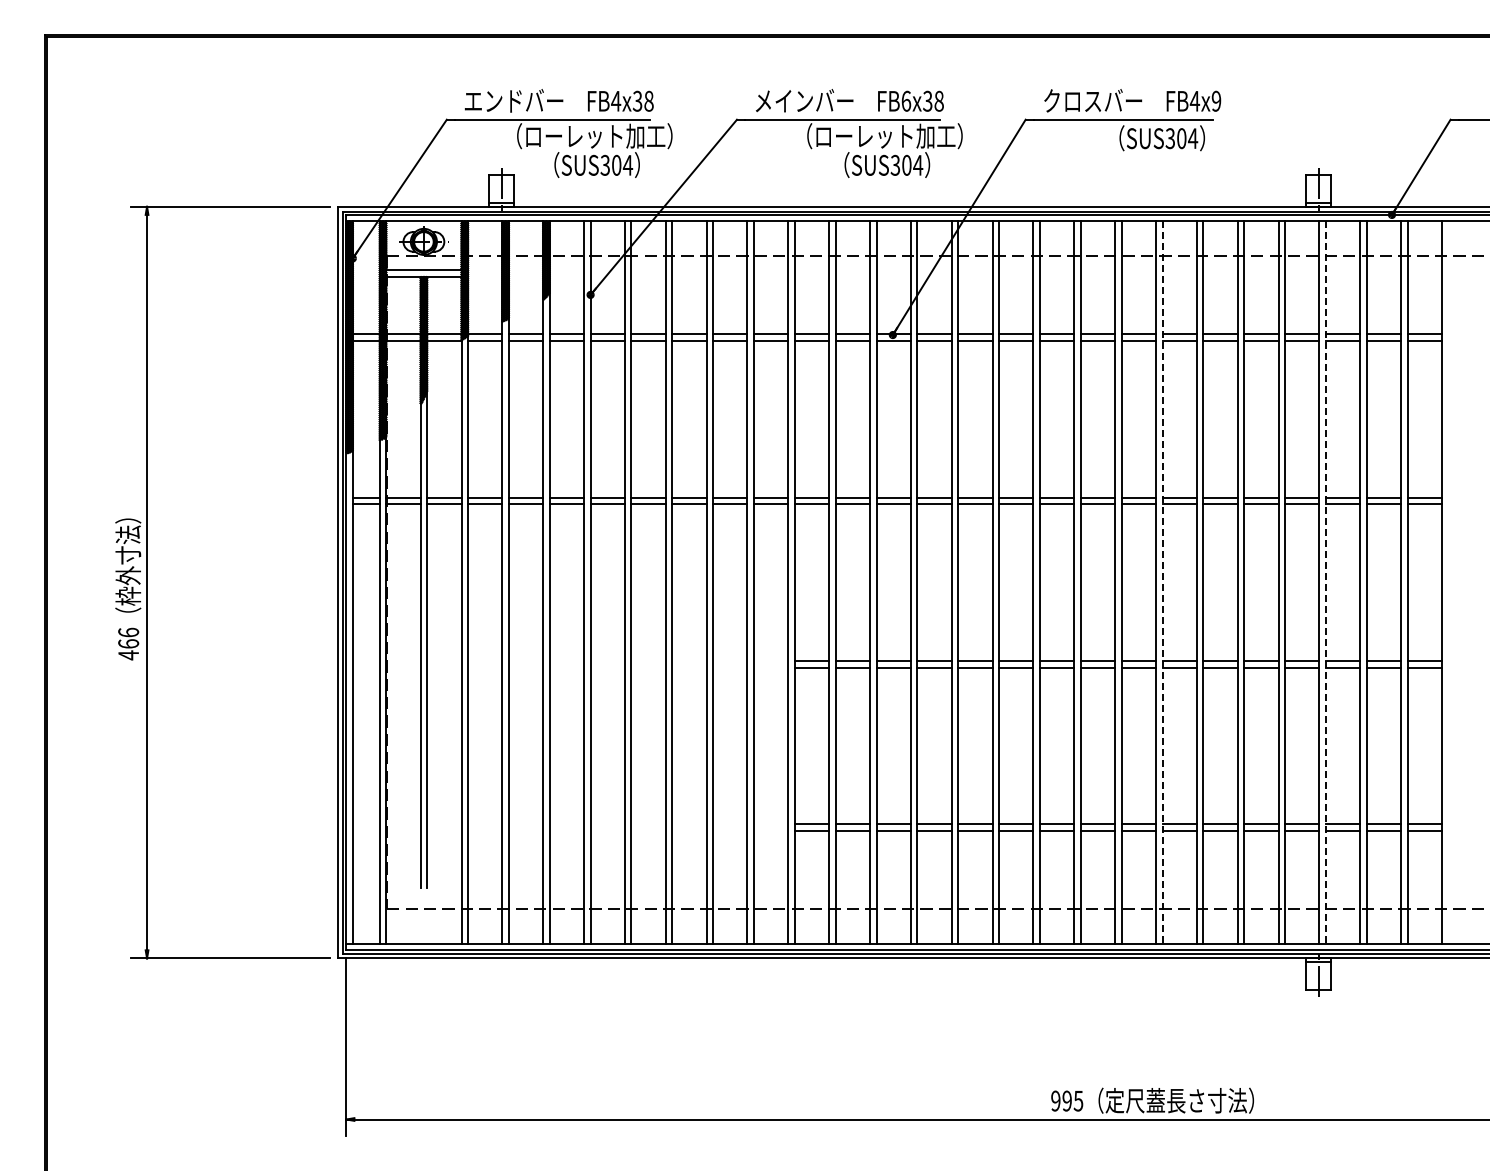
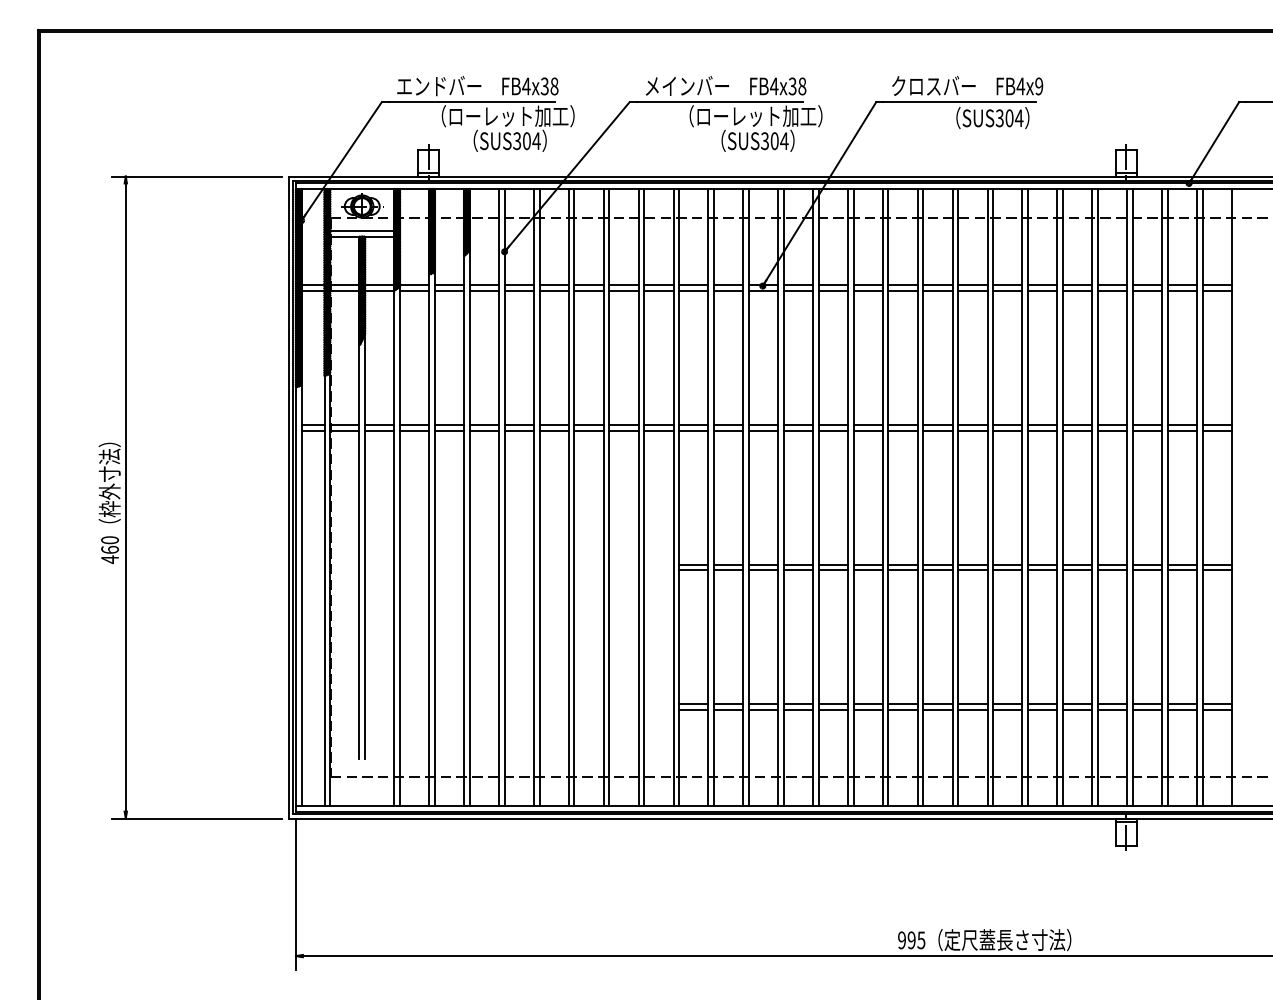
text: (906, 100) -> (774, 85), FB6x38 -> FB4x38
line: (1162, 583) -> (993, 498), dashed -> solid
line: (1325, 583) -> (1132, 498), dashed -> solid
text: (128, 632) -> (109, 540), 466 -> 460

